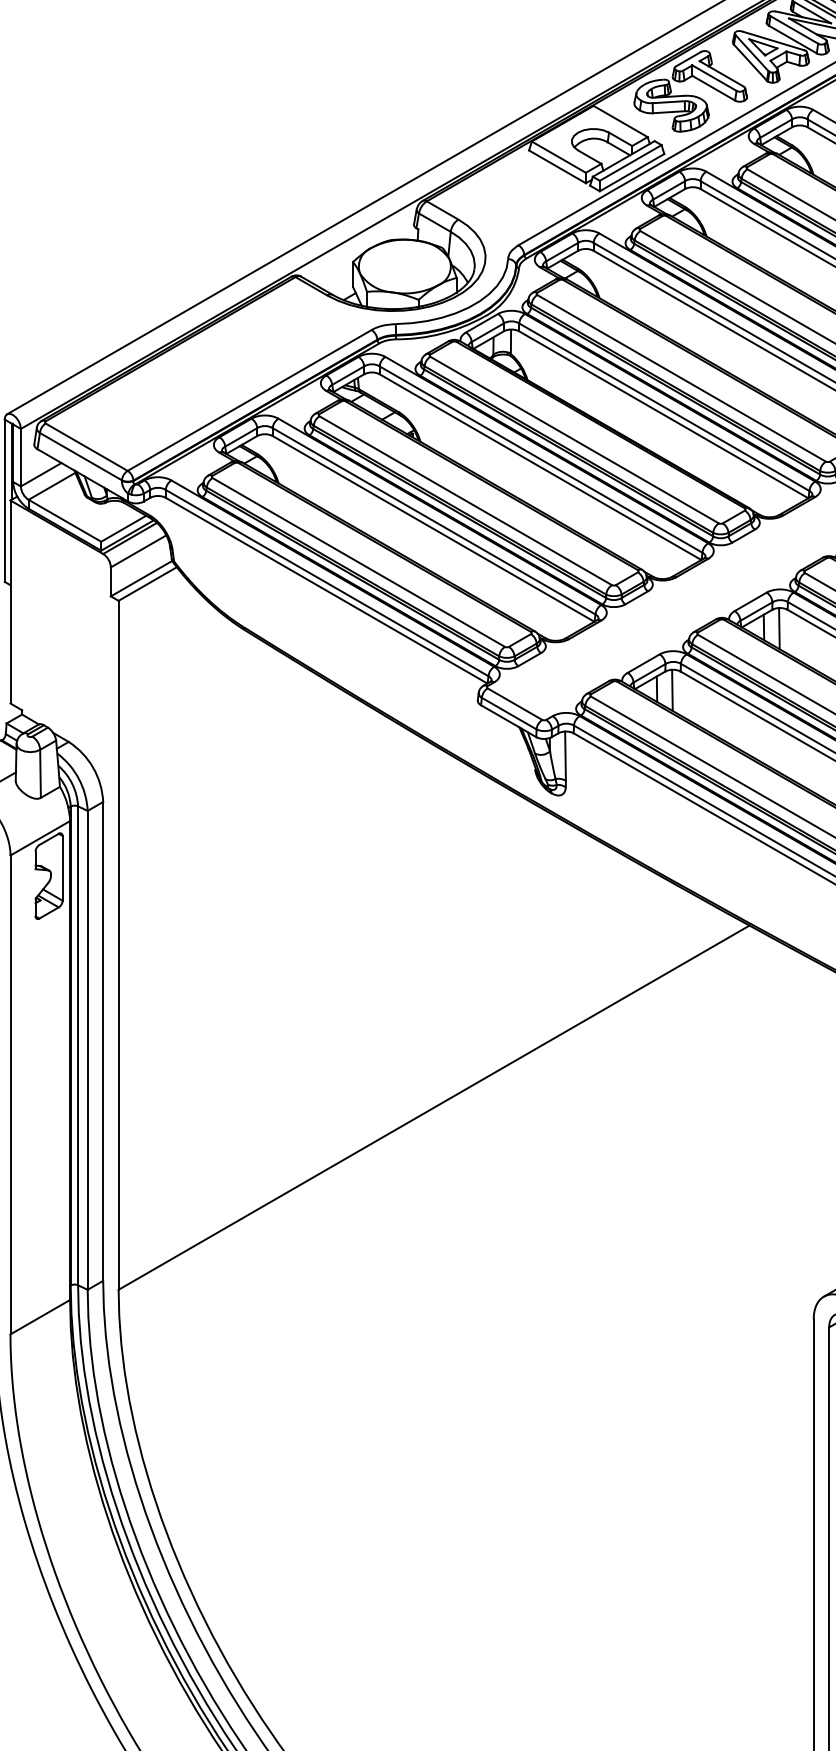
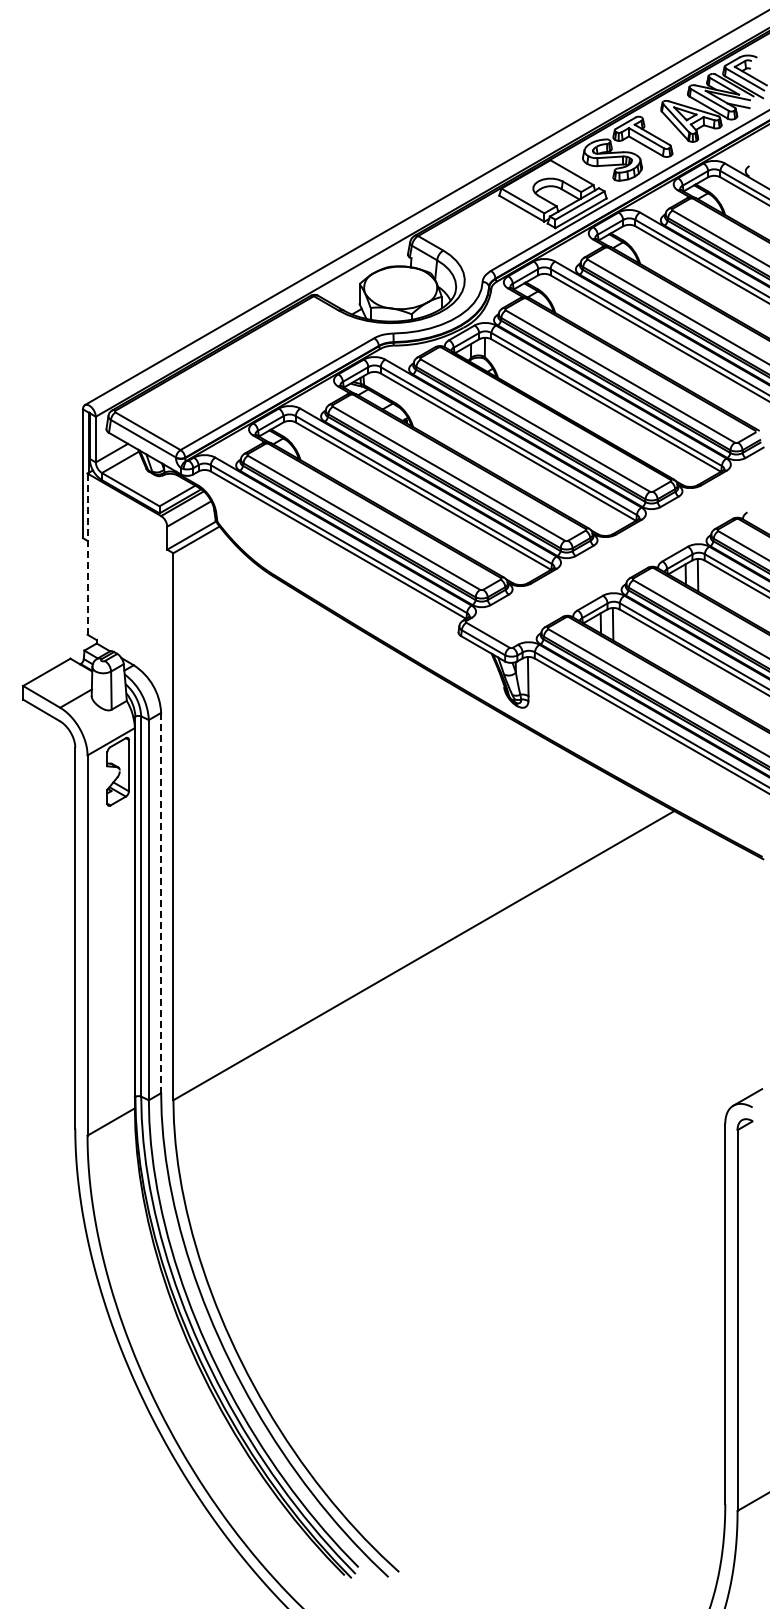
line: (10, 602) -> (87, 554), solid -> dashed
line: (103, 1041) -> (161, 903), solid -> dashed

